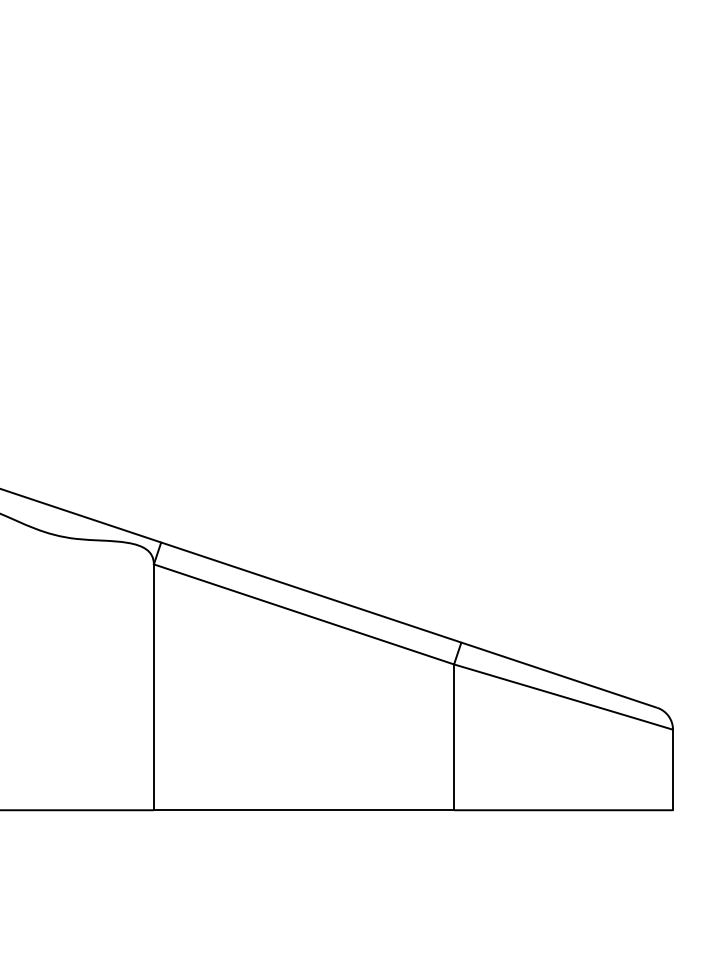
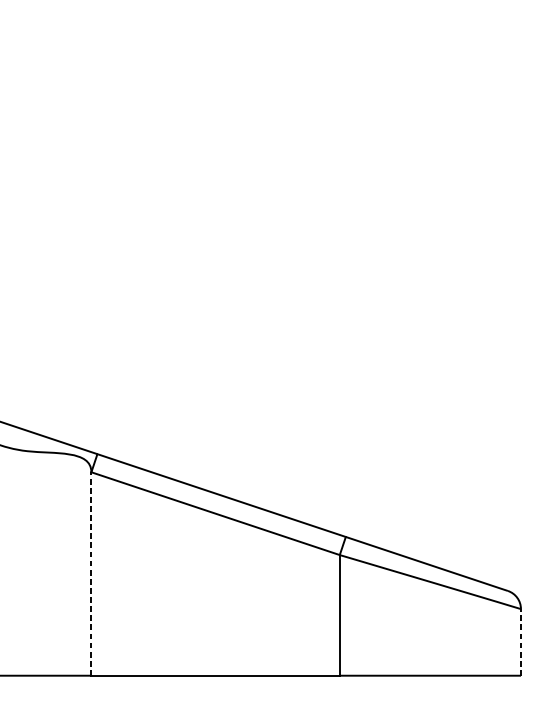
line: (153, 687) -> (91, 574), solid -> dashed
line: (673, 769) -> (521, 642), solid -> dashed

